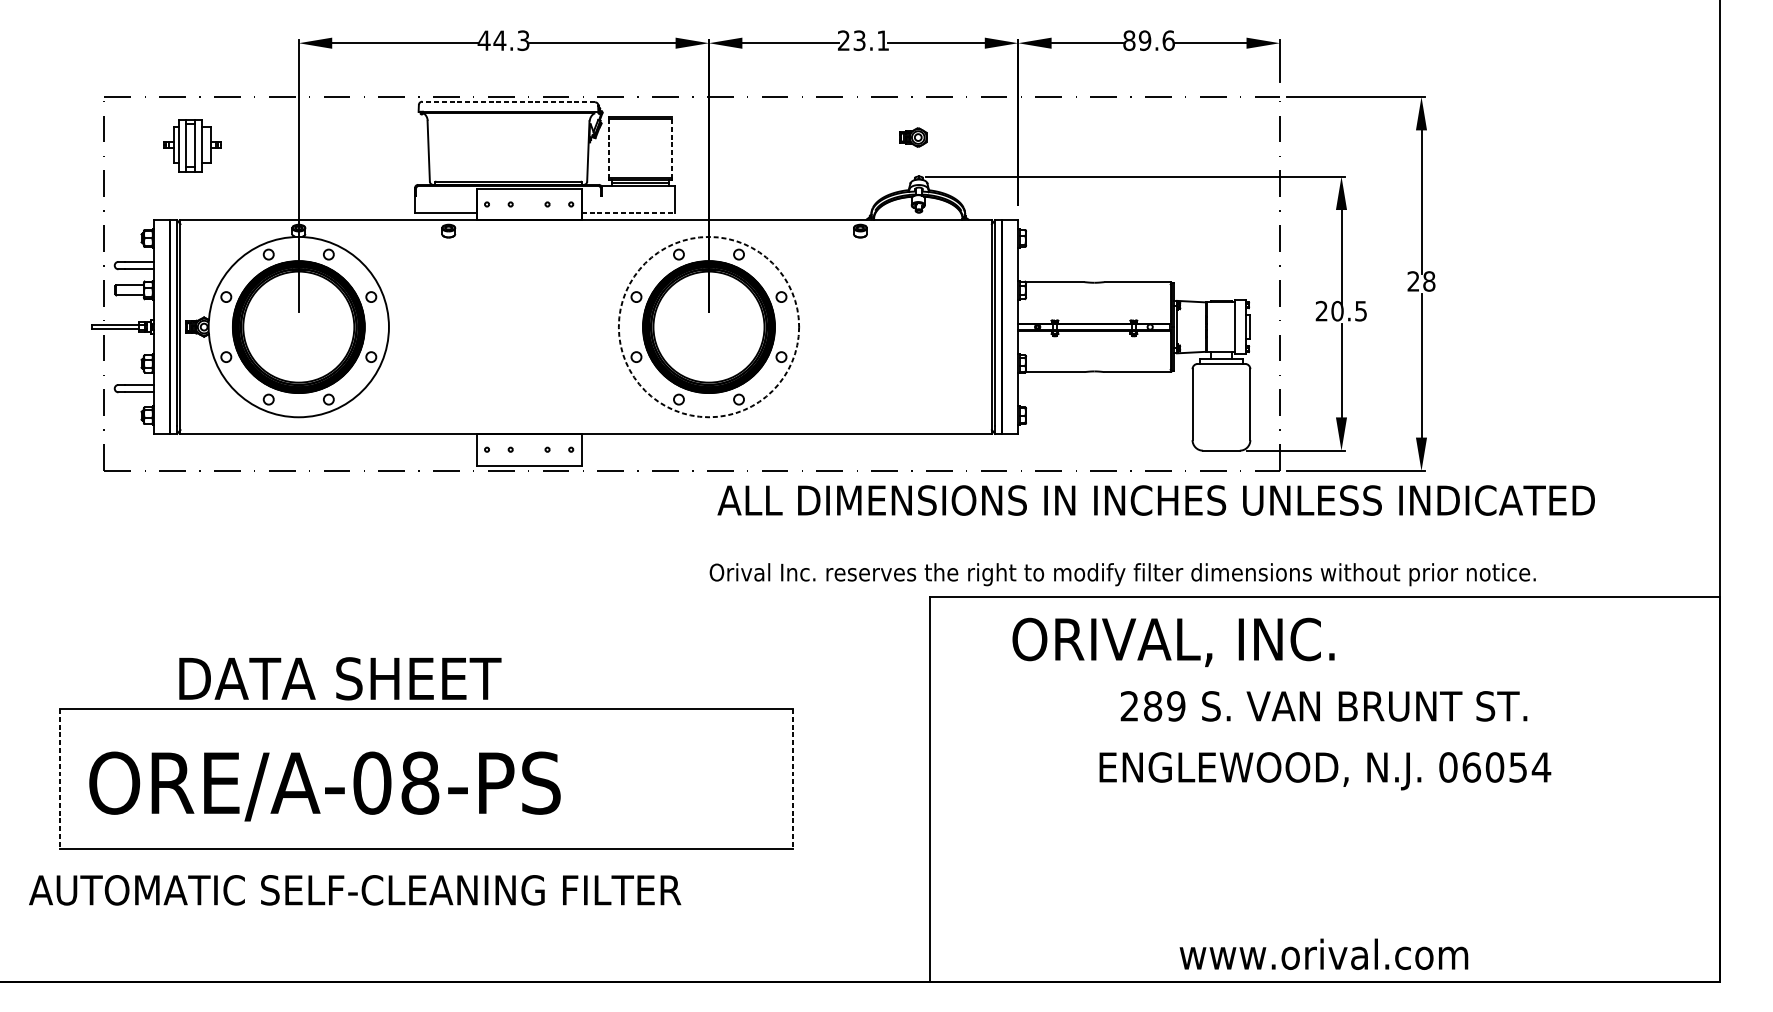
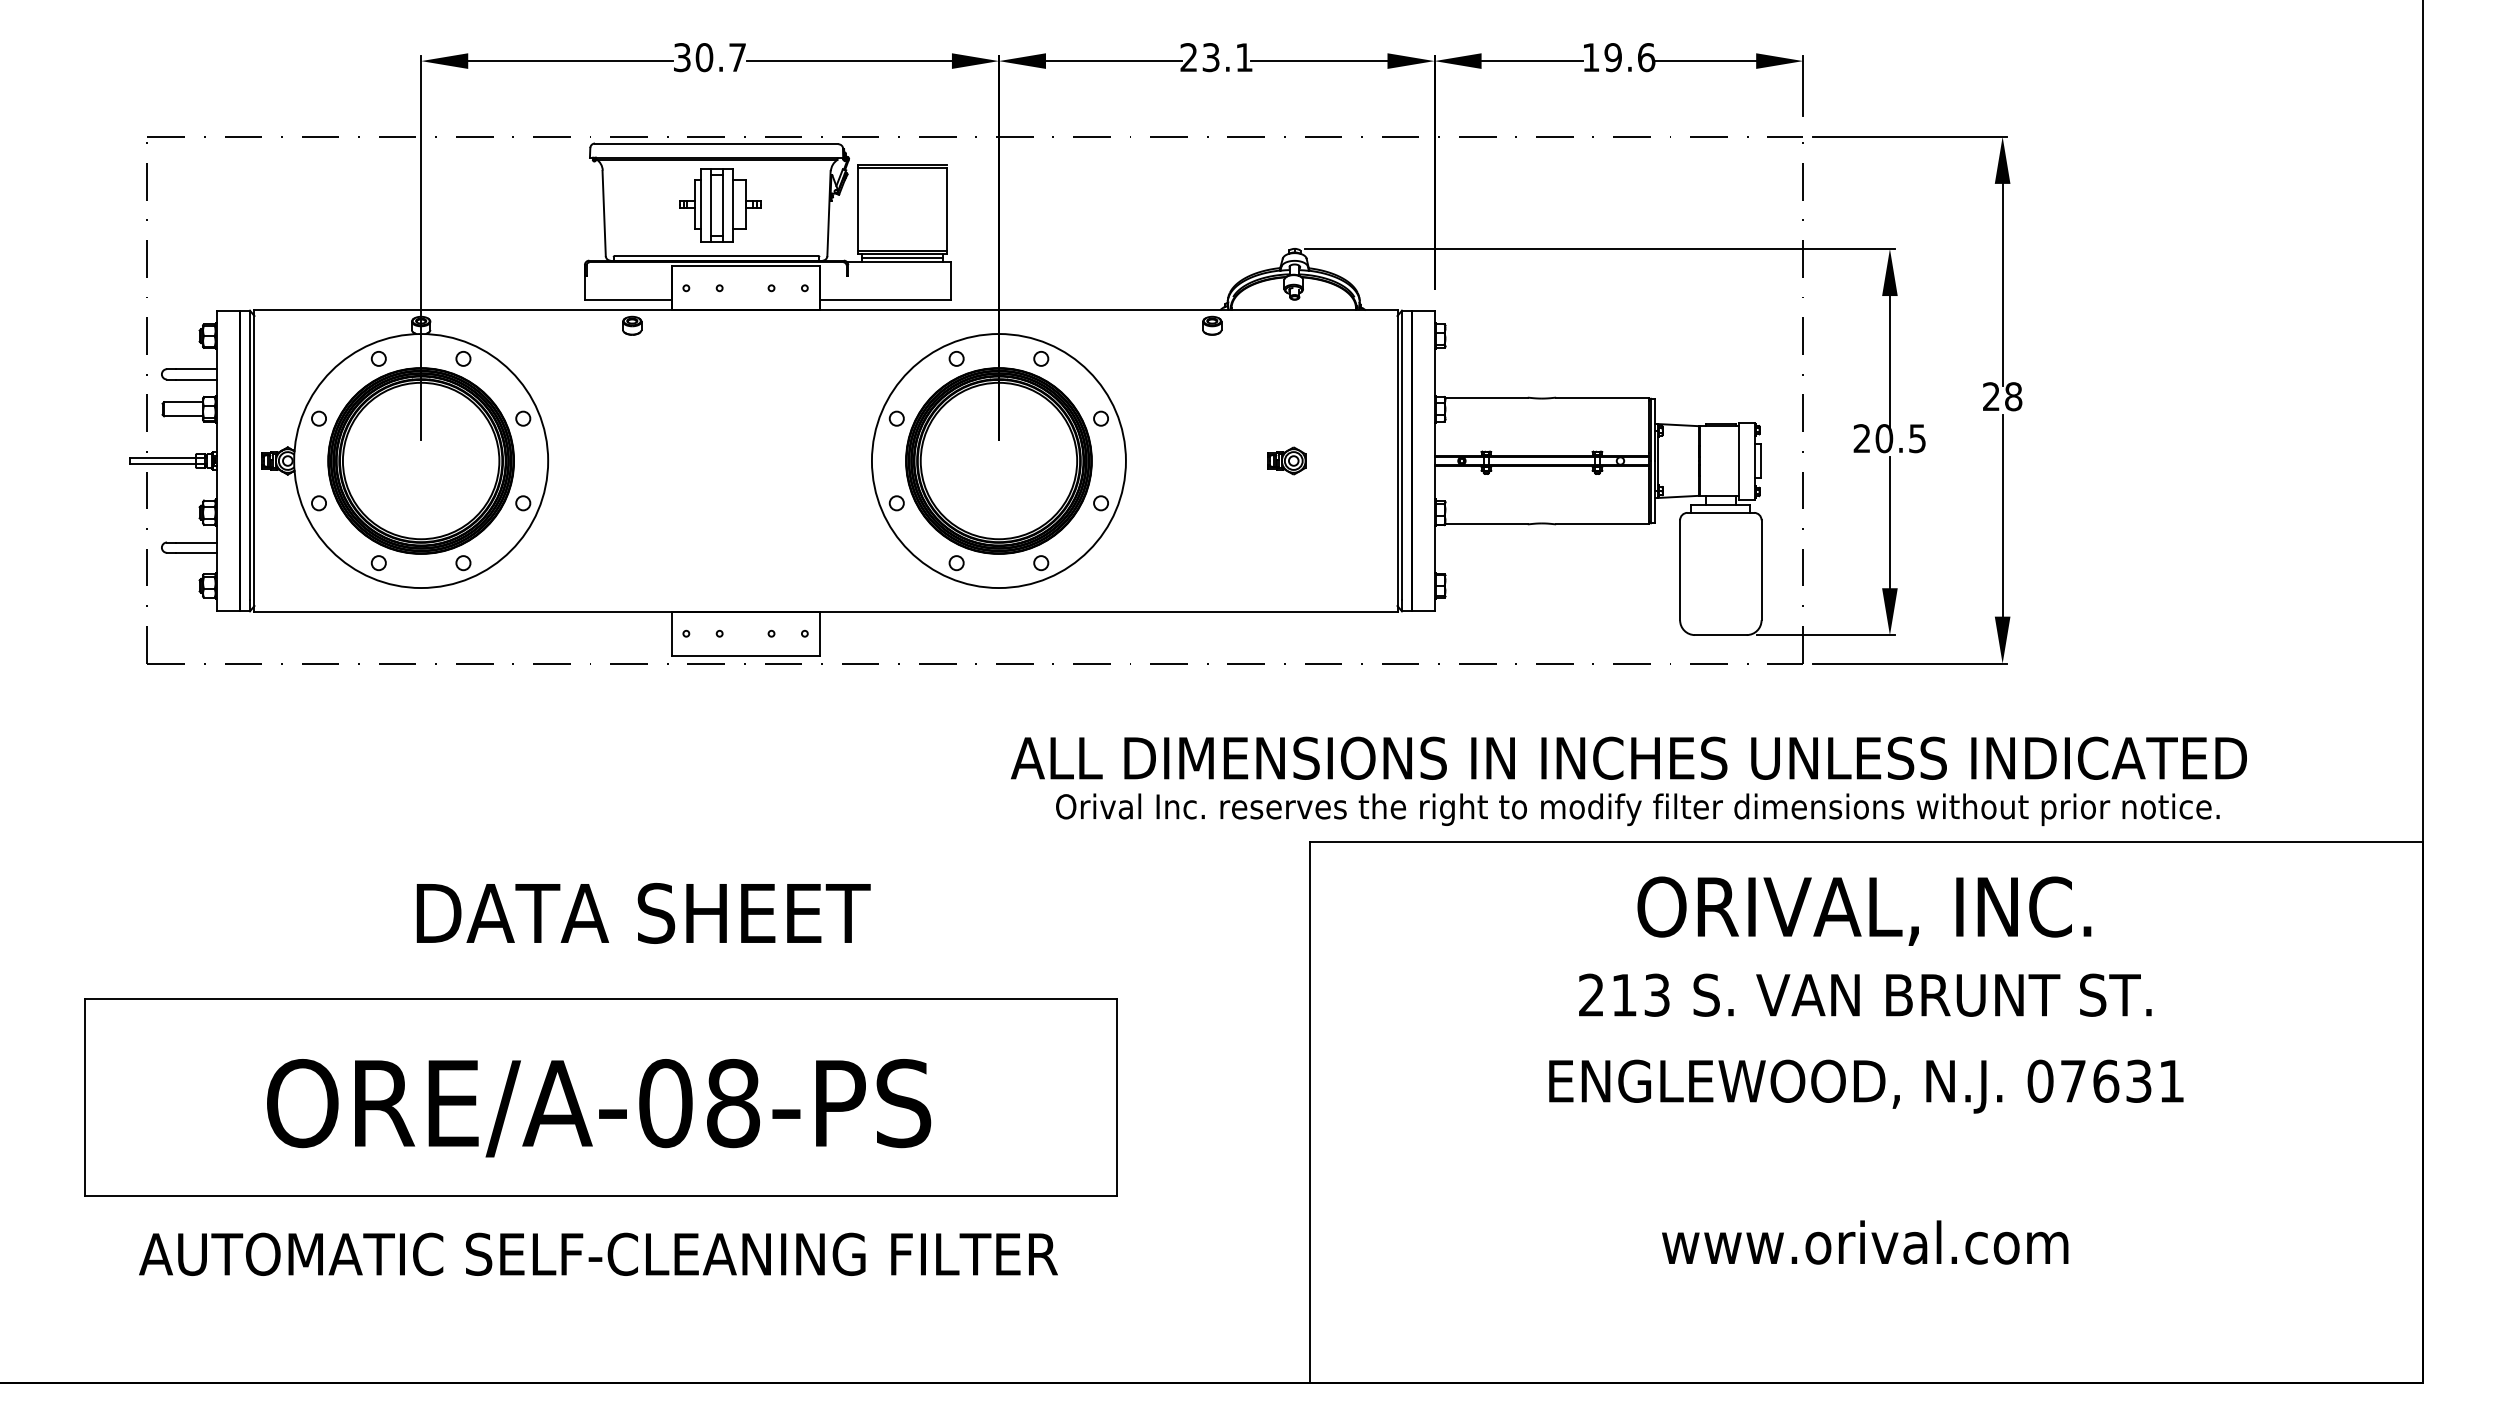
text: (503, 40) -> (709, 57), 44.3 -> 30.7
text: (1128, 40) -> (1590, 57), 89.6 -> 19.6
line: (508, 101) -> (716, 143), dashed -> solid
part: (913, 137) -> (1286, 460), moved
part: (192, 145) -> (720, 205), moved
line: (609, 148) -> (858, 209), dashed -> solid
line: (671, 148) -> (946, 209), dashed -> solid
line: (628, 213) -> (885, 300), dashed -> solid
circle: (708, 327) -> (998, 461), dashed -> solid
text: (1155, 499) -> (1628, 757), moved
text: (1122, 574) -> (1637, 809), moved
text: (1173, 641) -> (1864, 910), moved
text: (340, 678) -> (643, 913), moved
text: (1164, 705) -> (1640, 994), 289 -> 213
text: (1506, 766) -> (2122, 1080), 06054 -> 07631
line: (59, 778) -> (84, 1097), dashed -> solid
line: (793, 778) -> (1117, 1097), dashed -> solid
text: (325, 786) -> (599, 1108), moved
text: (355, 889) -> (598, 1253), moved
text: (1324, 954) -> (1865, 1242), moved

